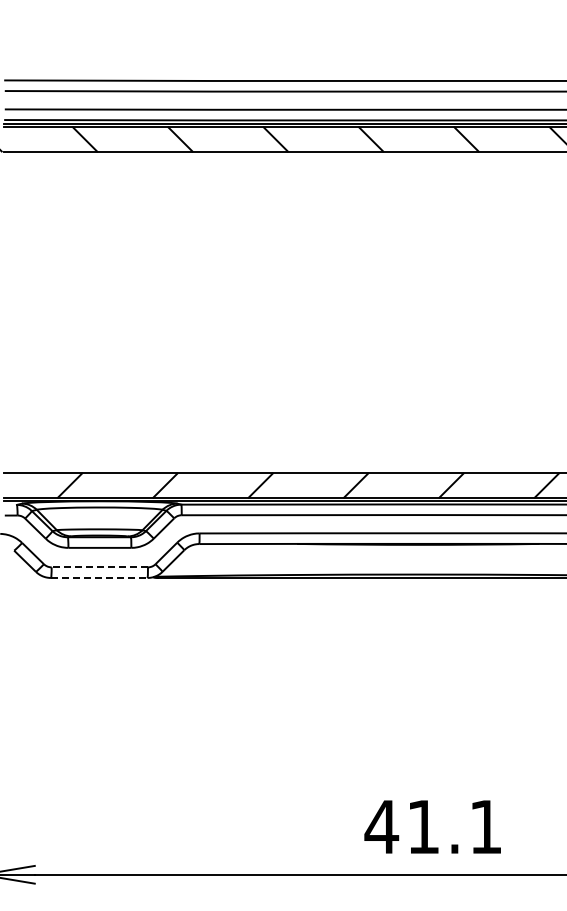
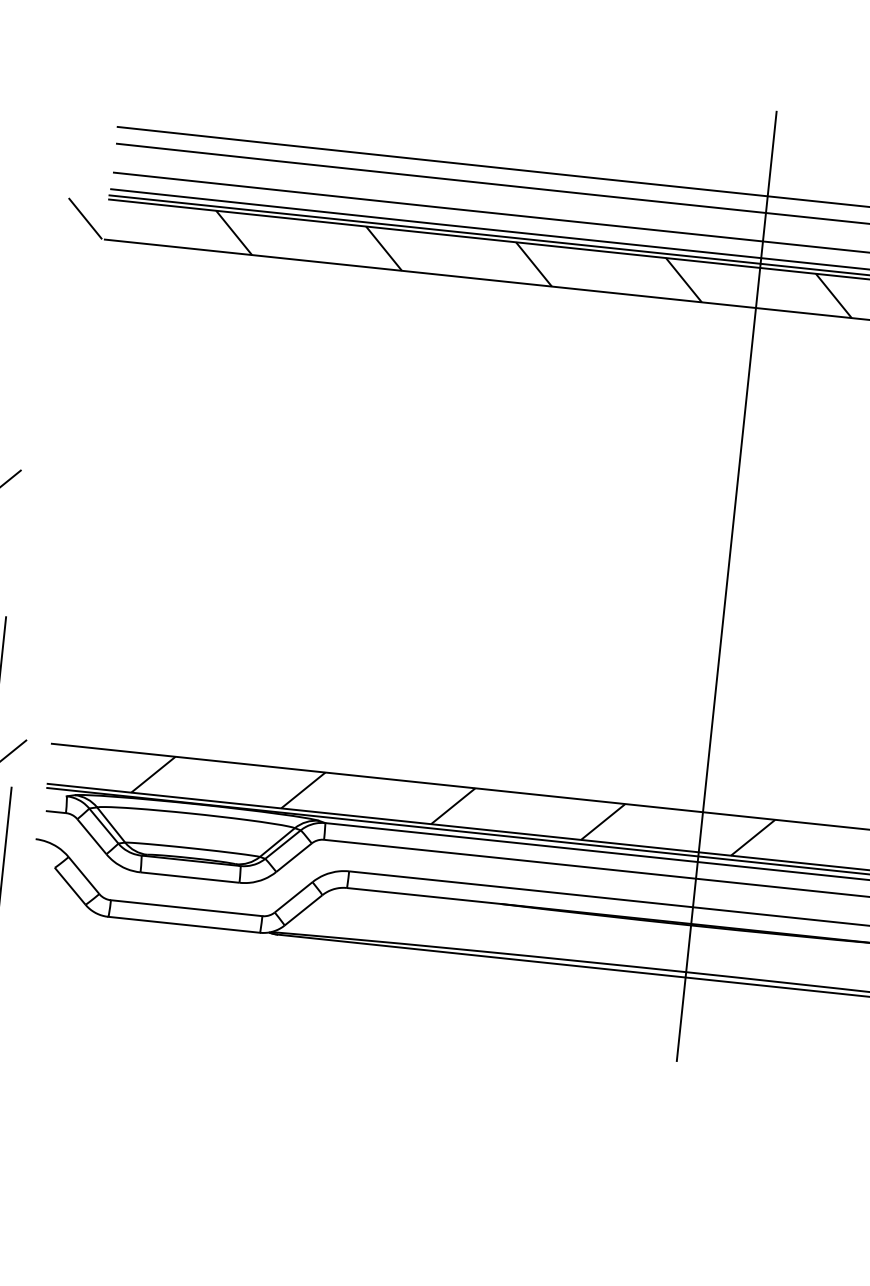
line: (418, 329) -> (726, 586), added
line: (99, 567) -> (186, 908), dashed -> solid
line: (99, 577) -> (184, 924), dashed -> solid

